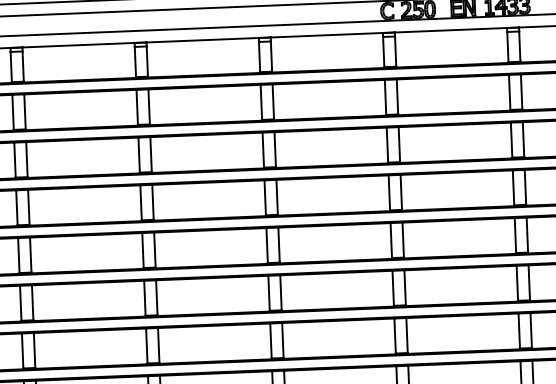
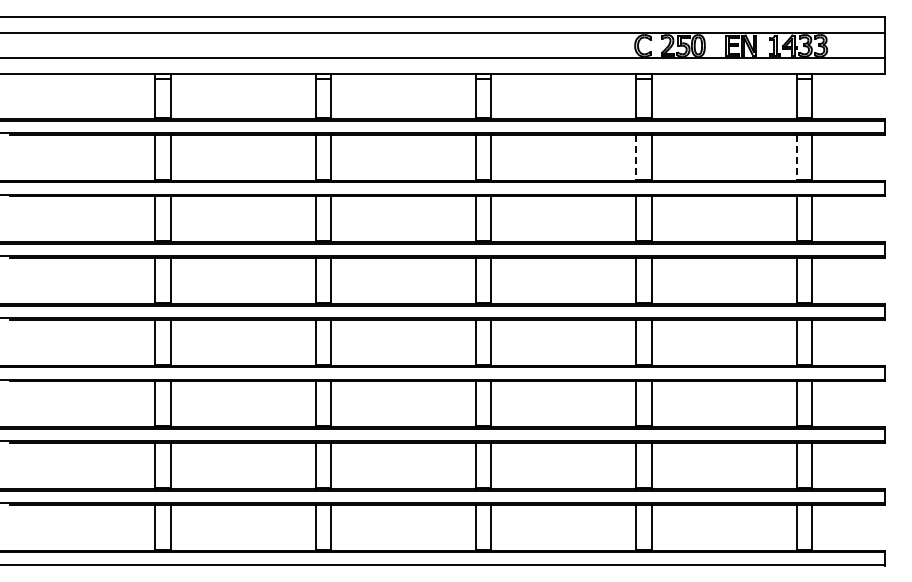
line: (509, 92) -> (796, 157), solid -> dashed
line: (385, 97) -> (636, 157), solid -> dashed

